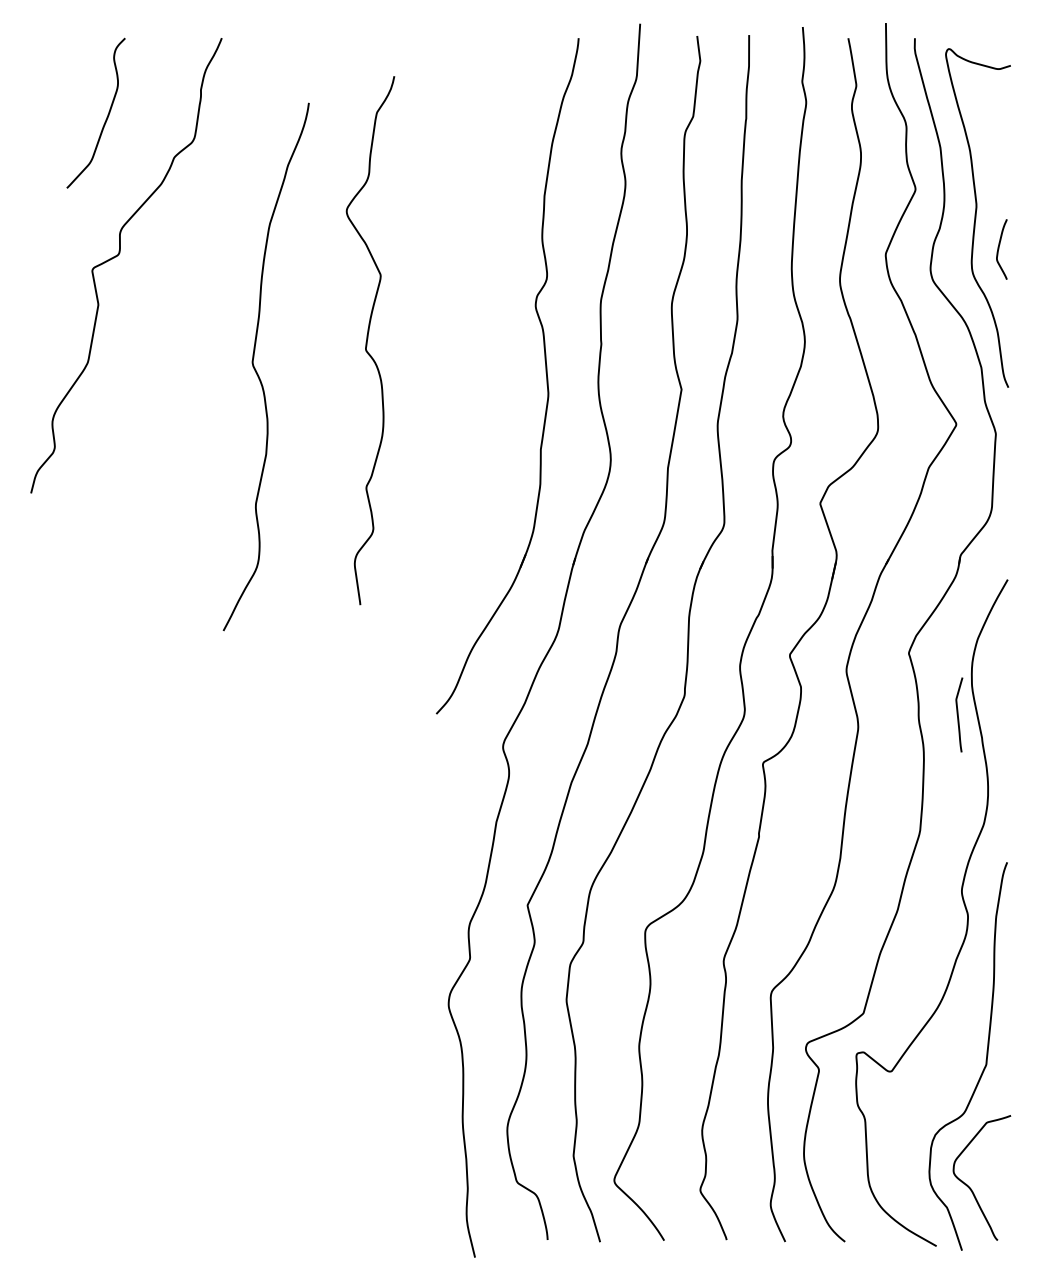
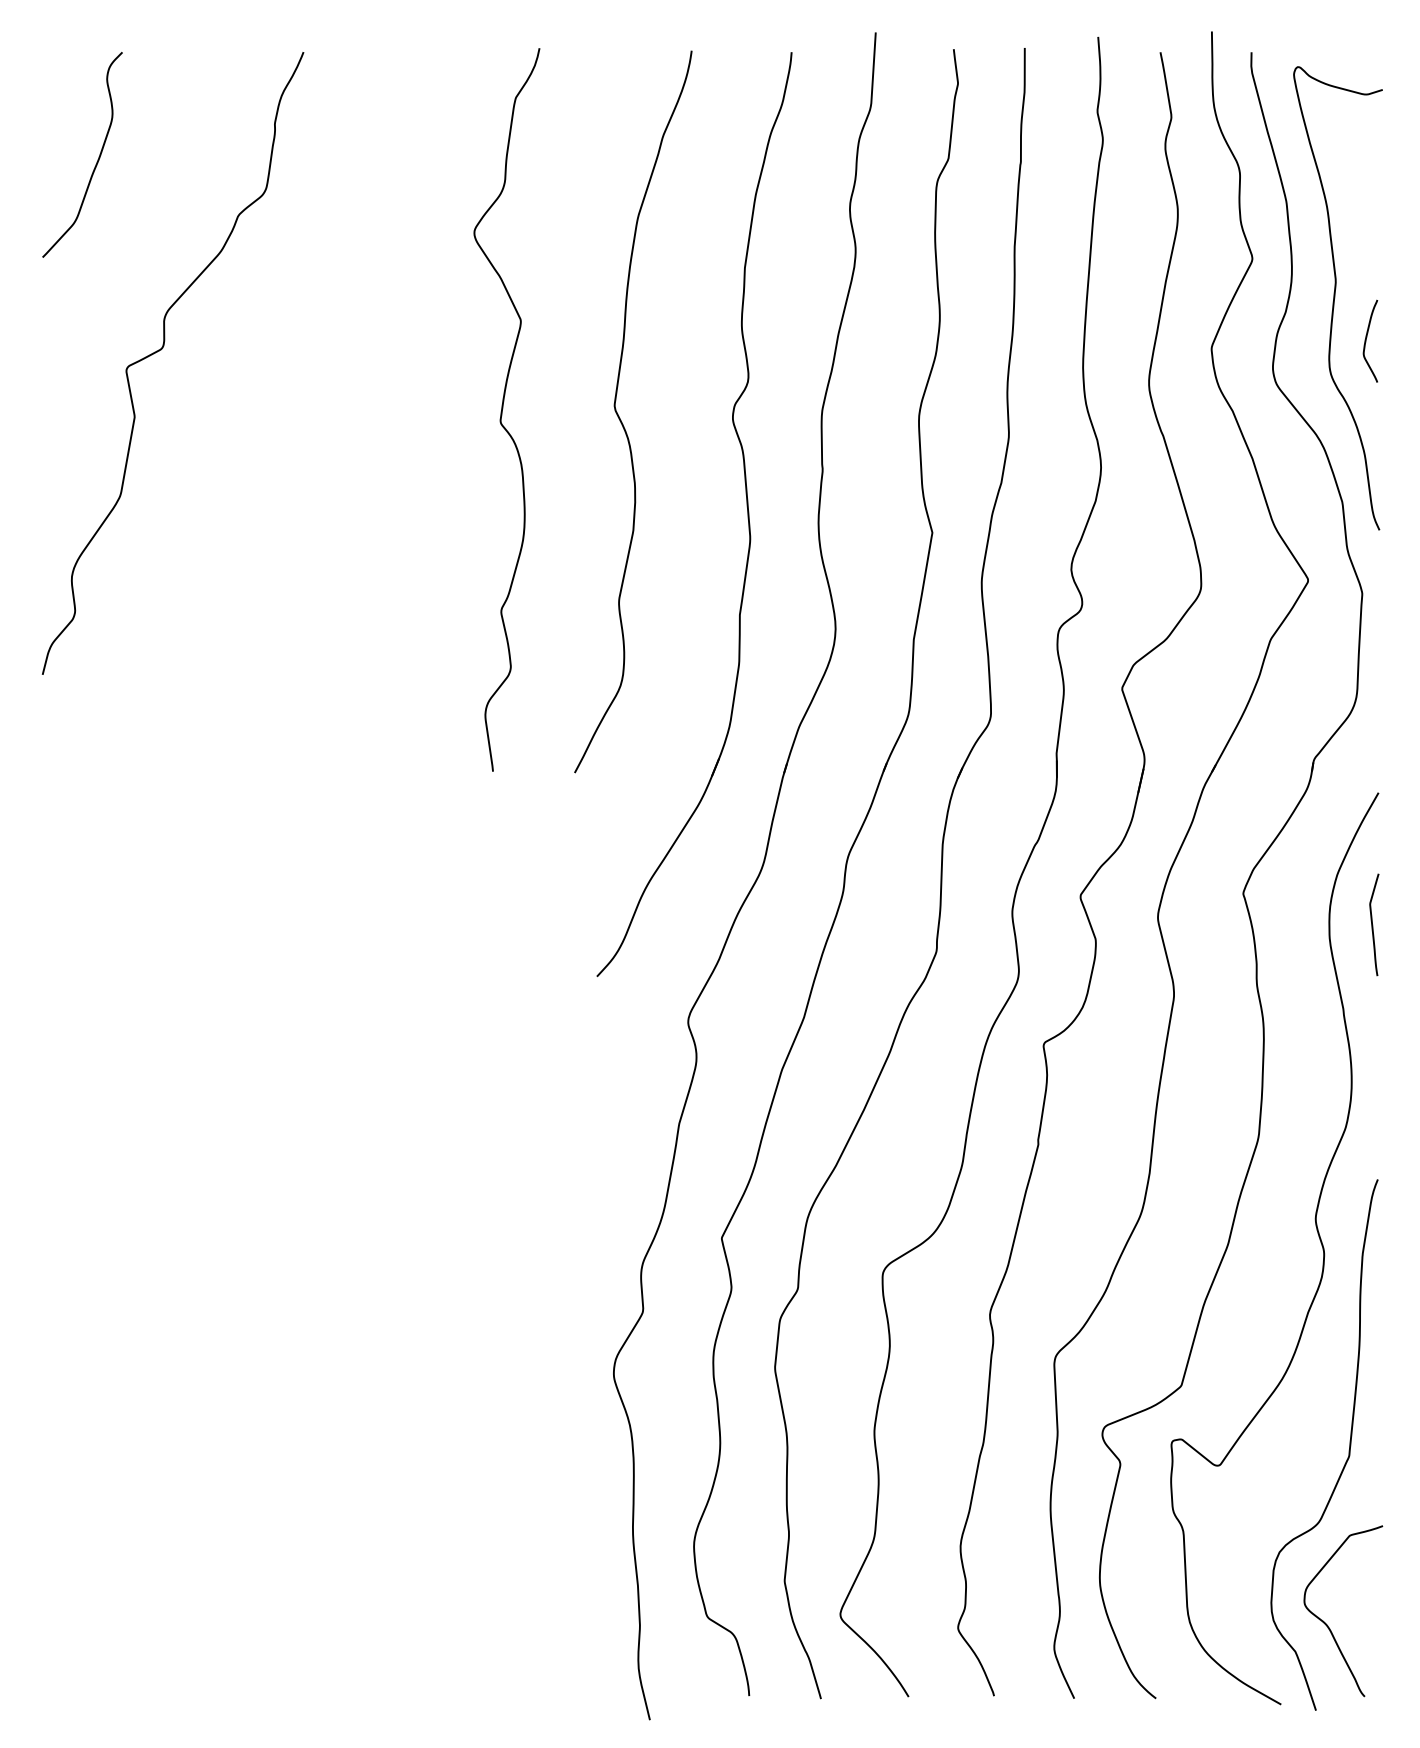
curve: (107, 116) -> (97, 159), moved
curve: (368, 339) -> (503, 408), moved
curve: (256, 371) -> (620, 418), moved
curve: (958, 715) -> (1373, 925), moved

